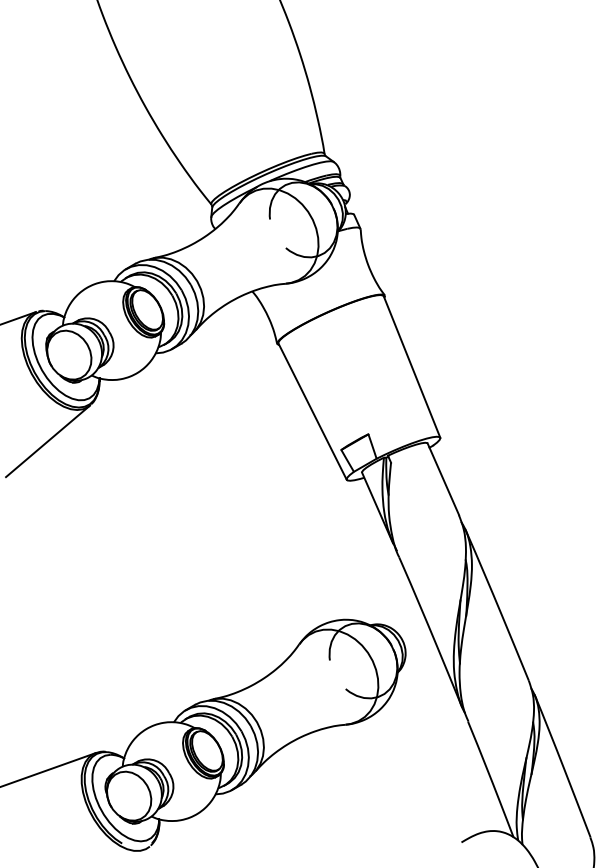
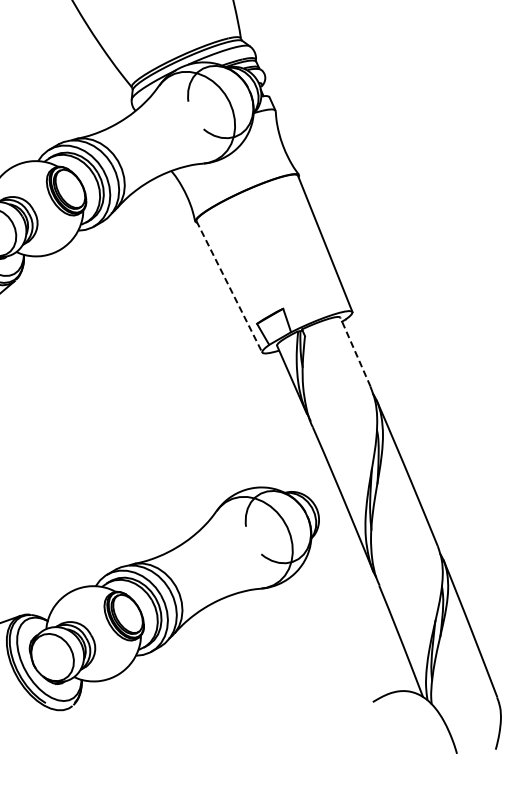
line: (312, 412) -> (229, 287), solid -> dashed
line: (443, 478) -> (355, 351), solid -> dashed

